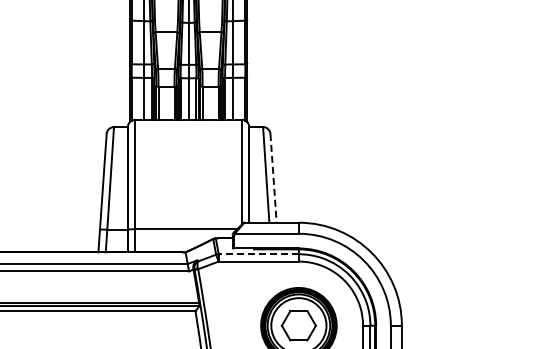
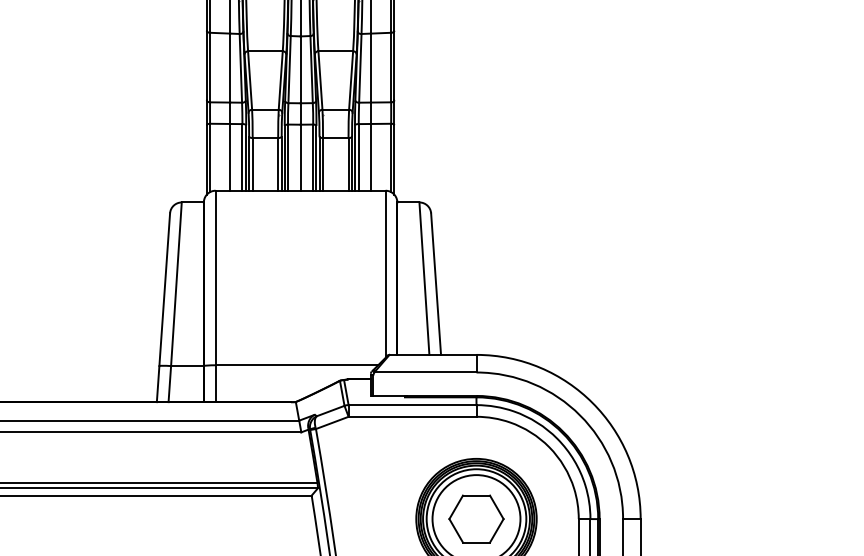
line: (273, 178) -> (435, 284), dashed -> solid
line: (258, 254) -> (412, 405), dashed -> solid

